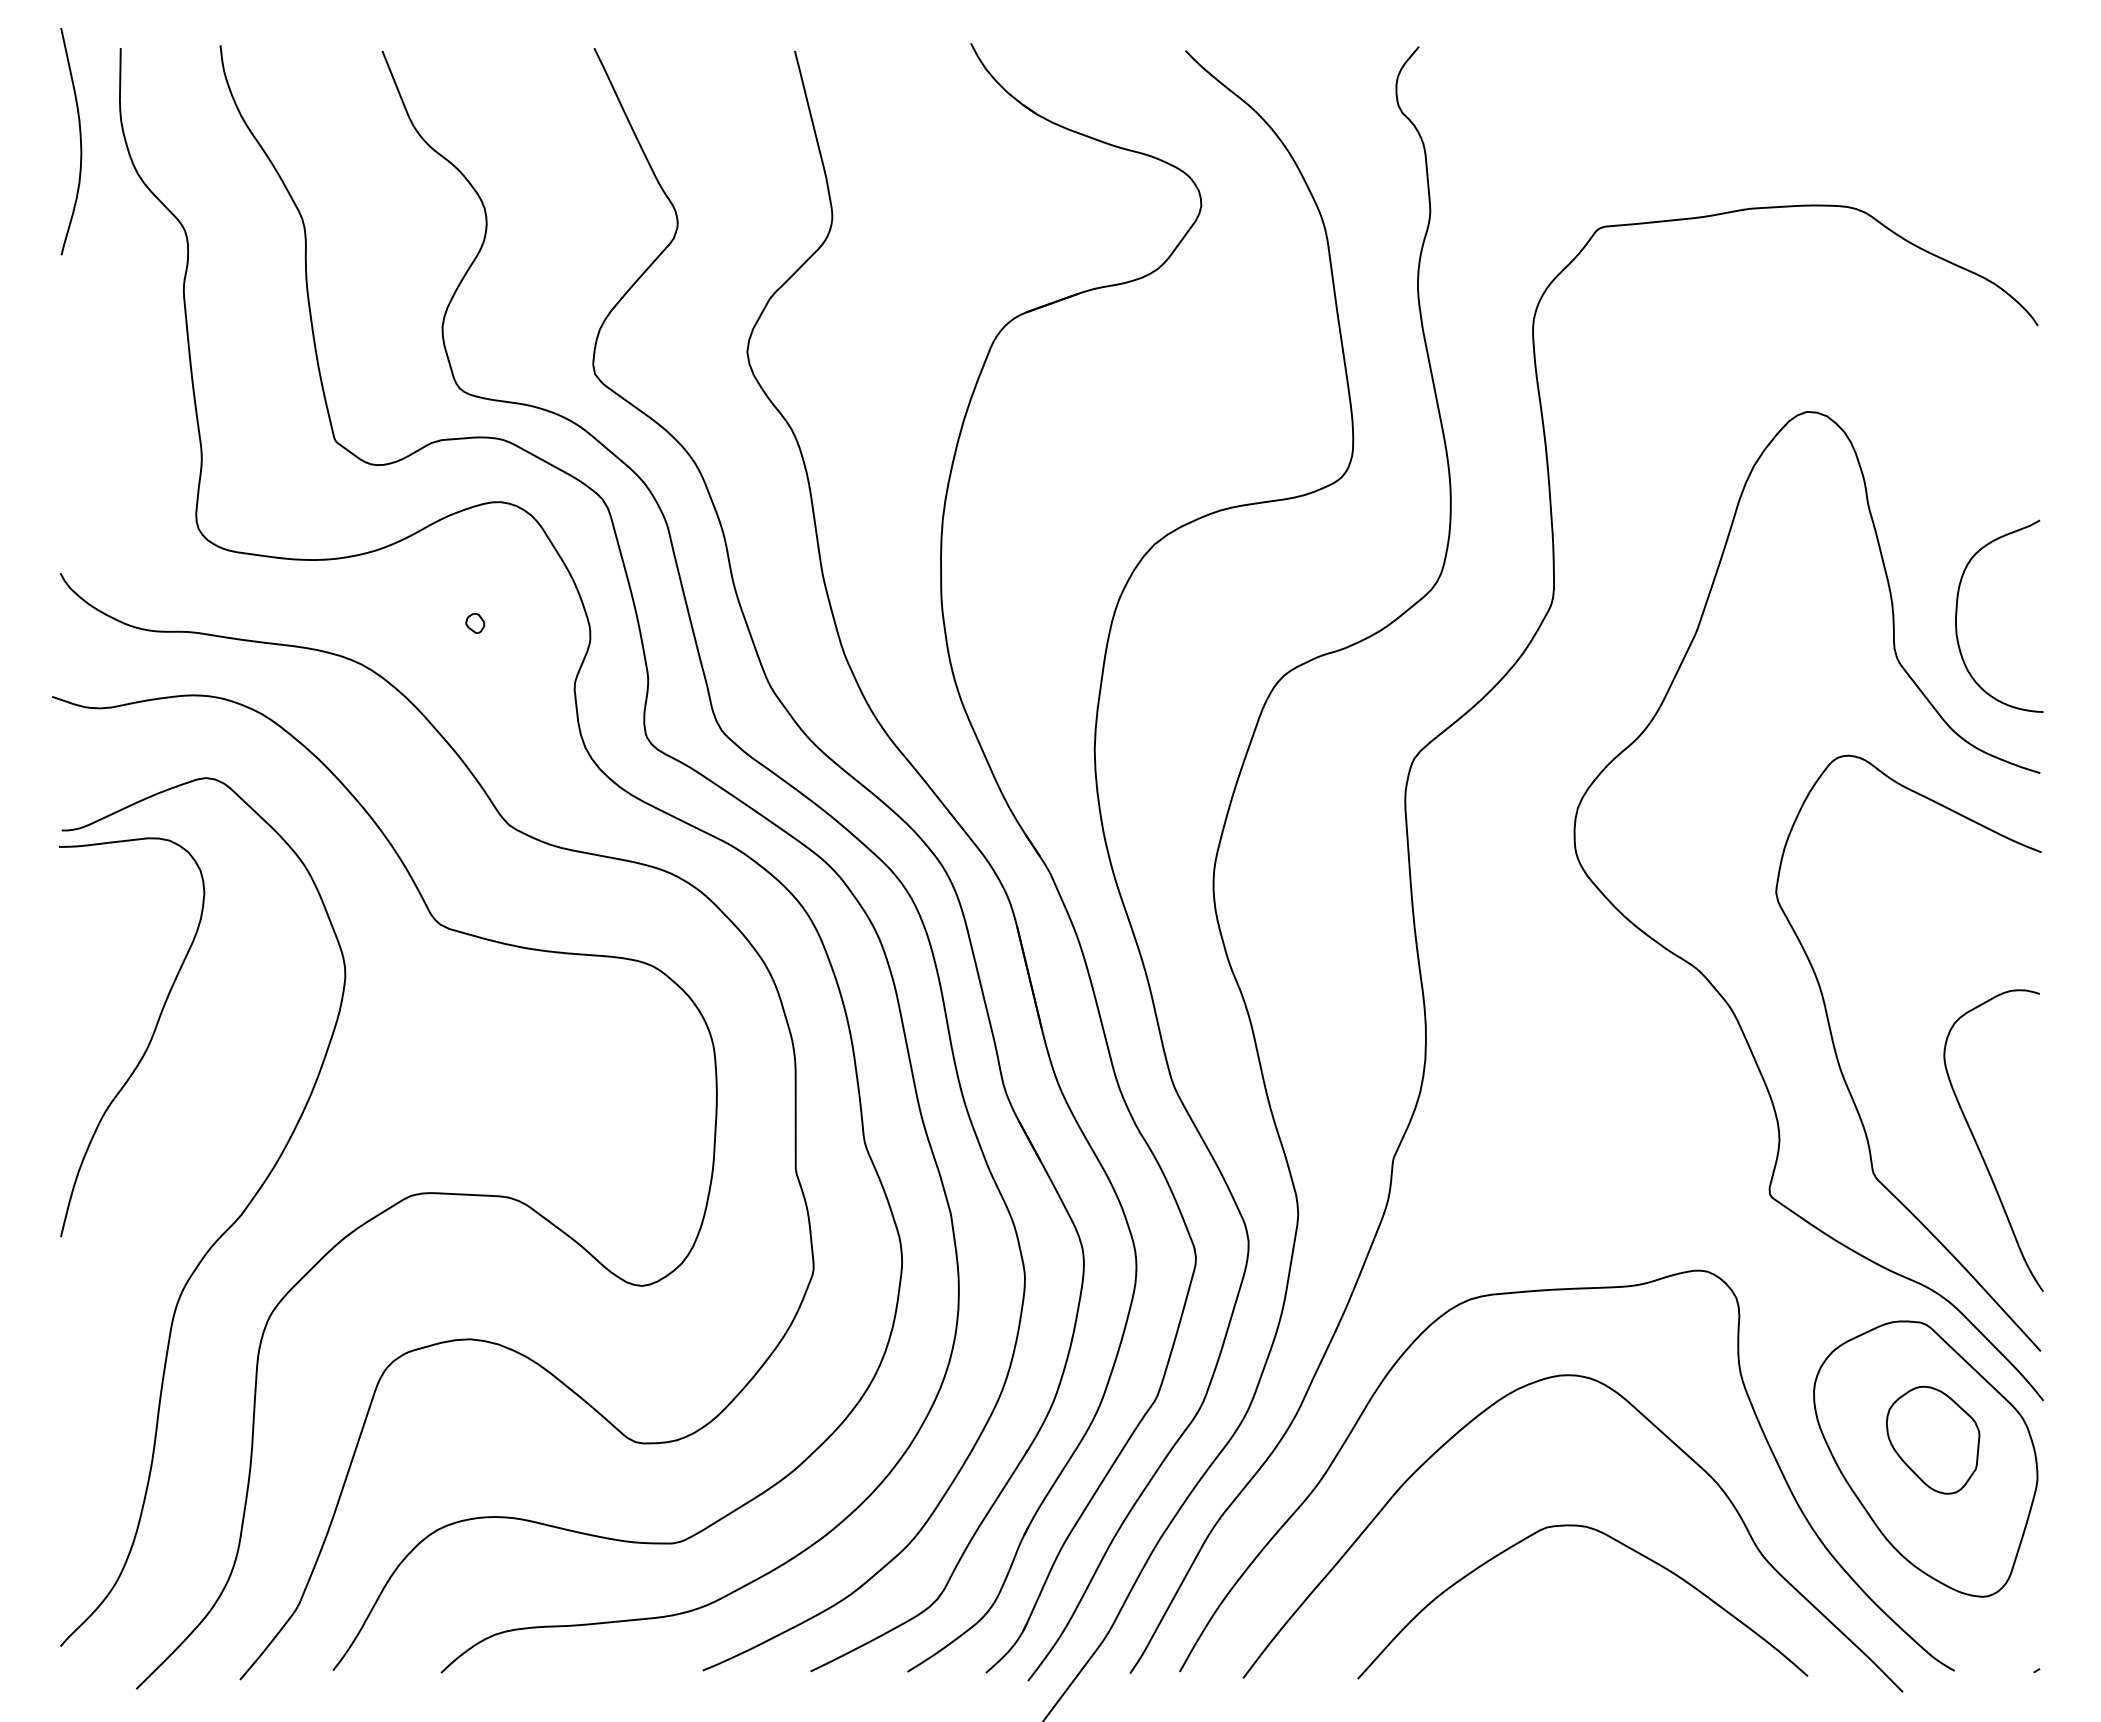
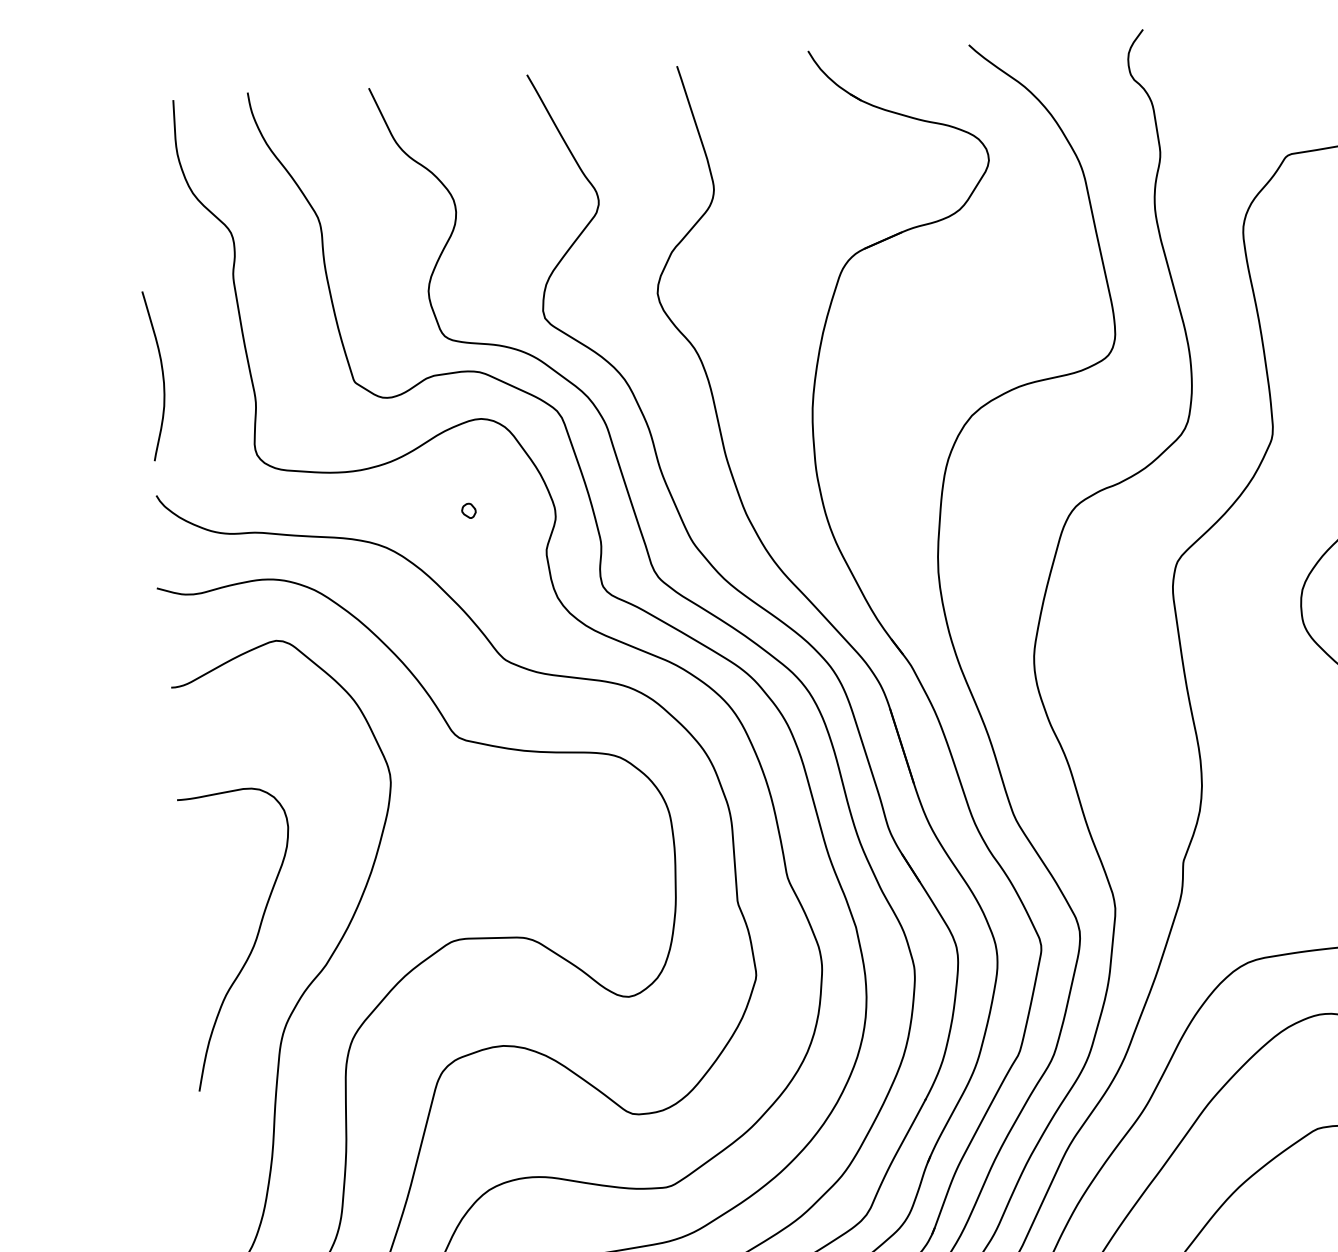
curve: (79, 137) -> (161, 372), moved
curve: (147, 1045) -> (253, 943), moved

